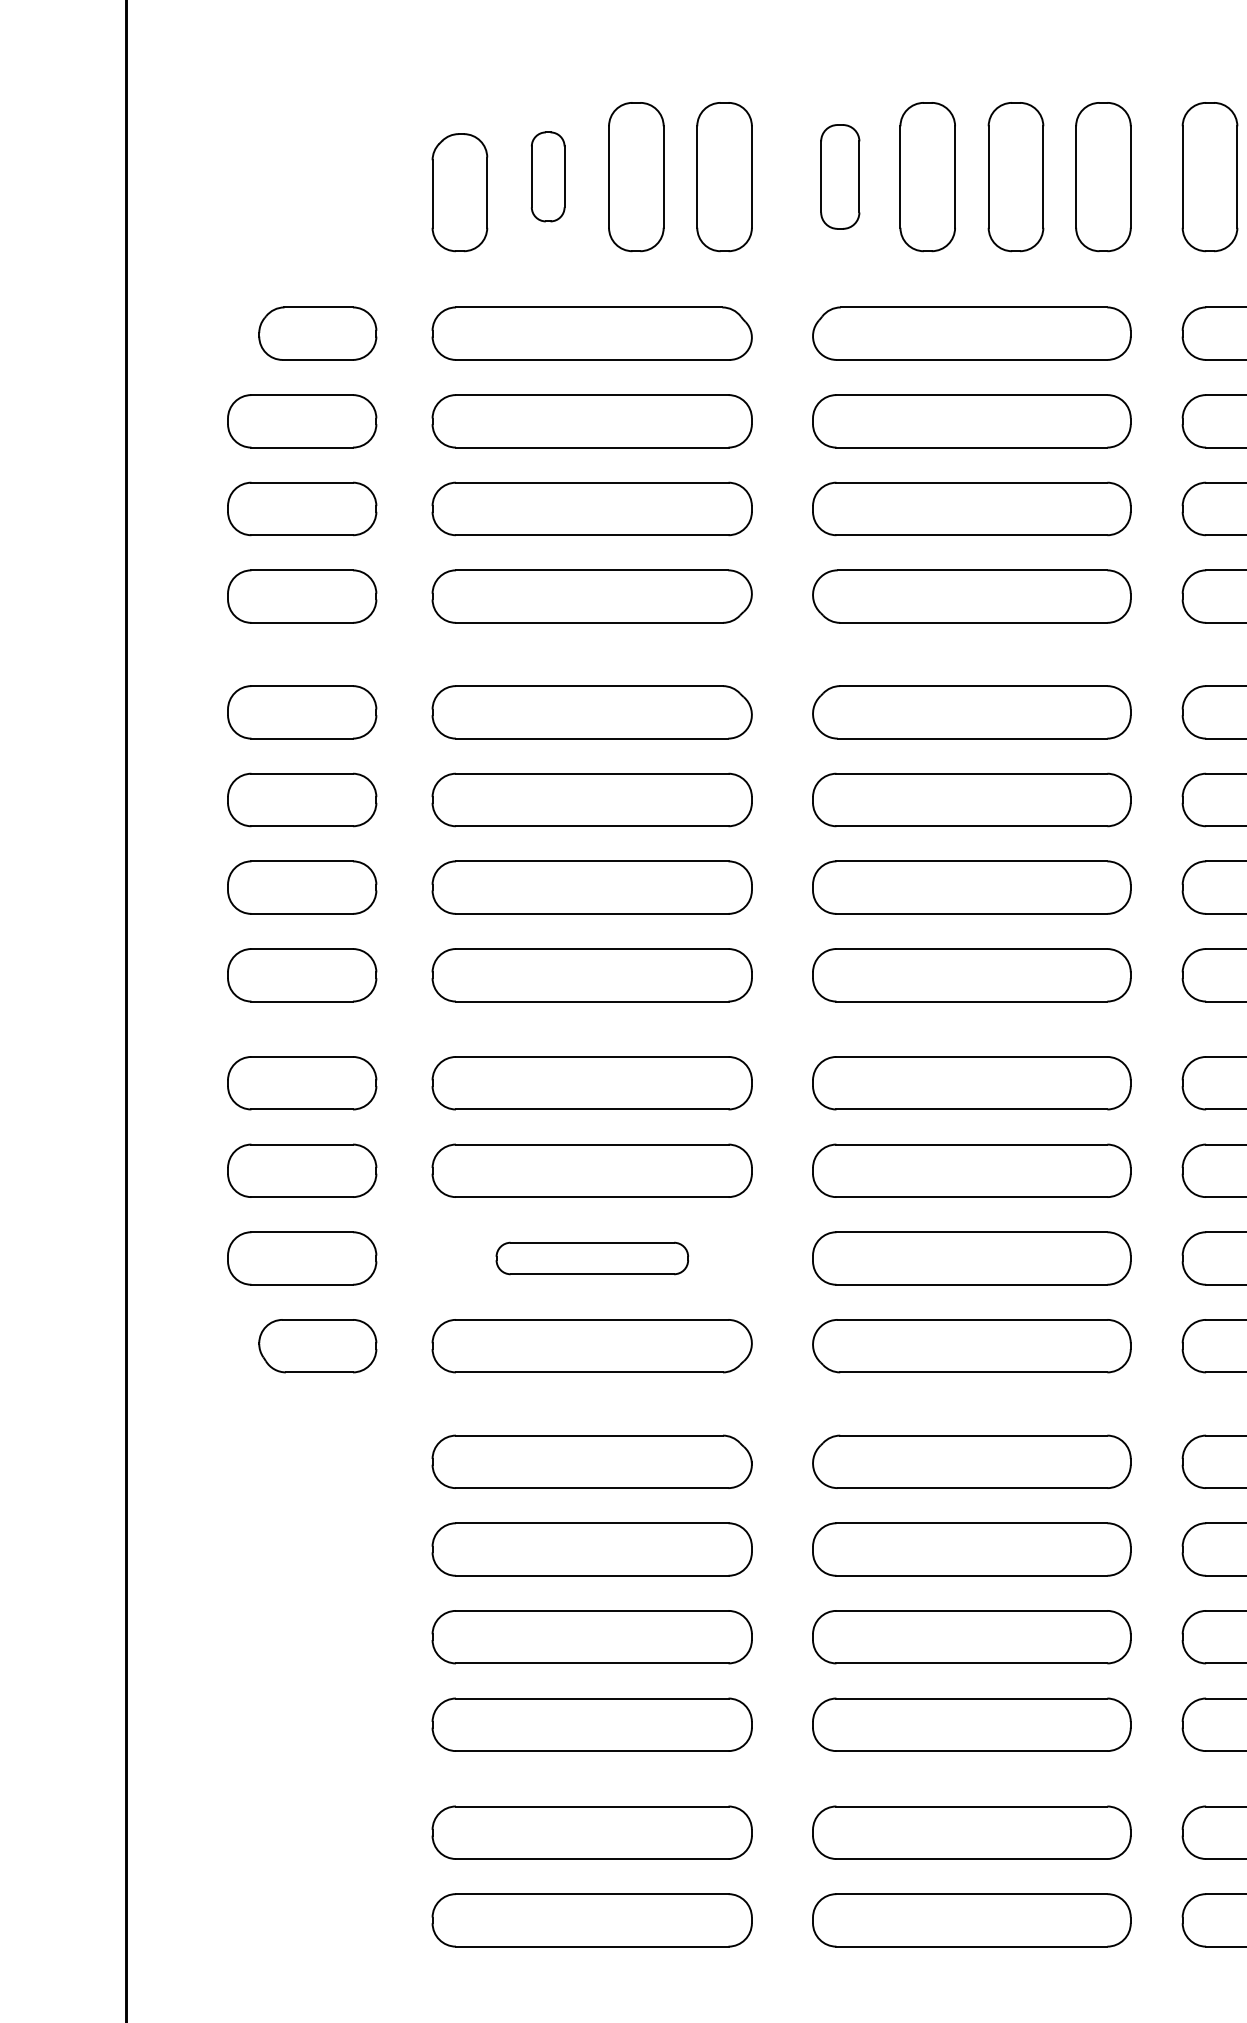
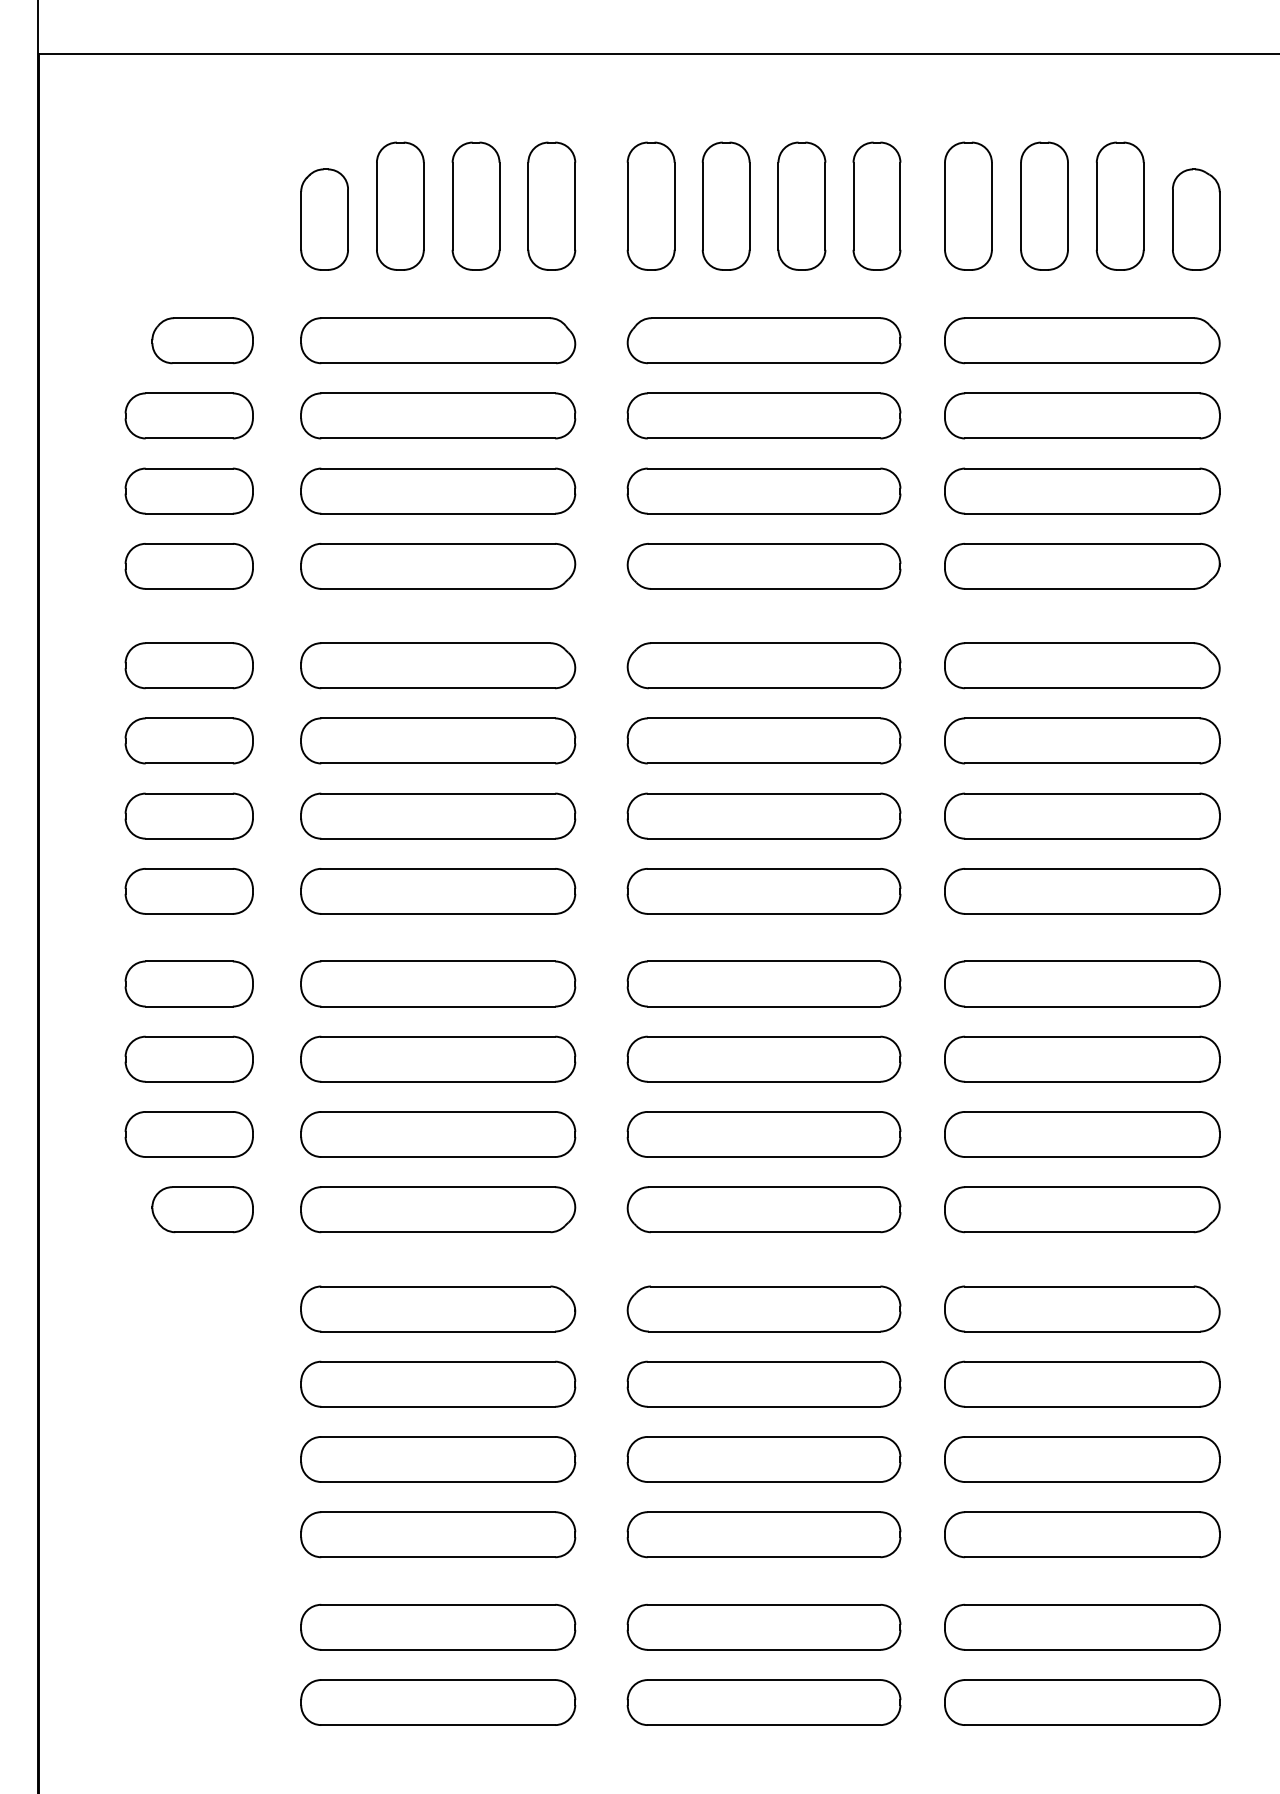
part: (548, 176) -> (400, 205), size x1.67
part: (839, 176) -> (650, 205), size x1.43
part: (592, 1258) -> (438, 1134), size x1.67

